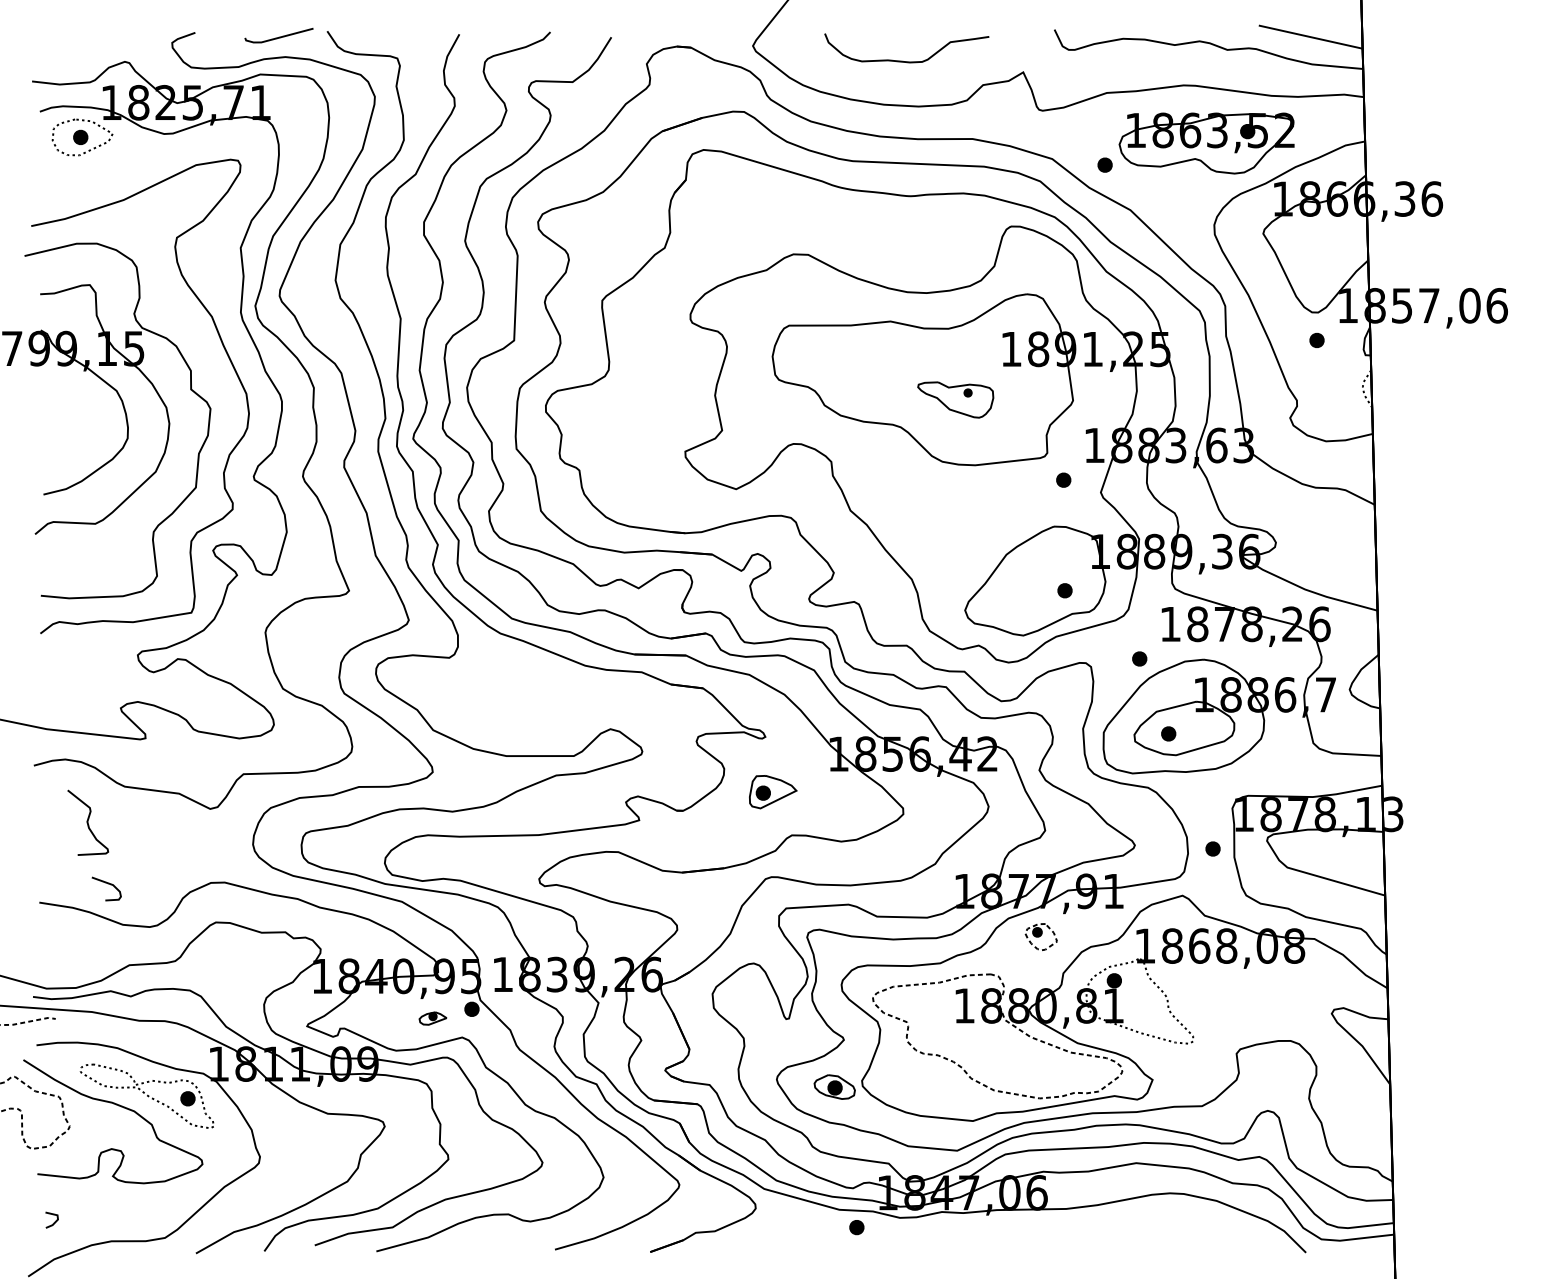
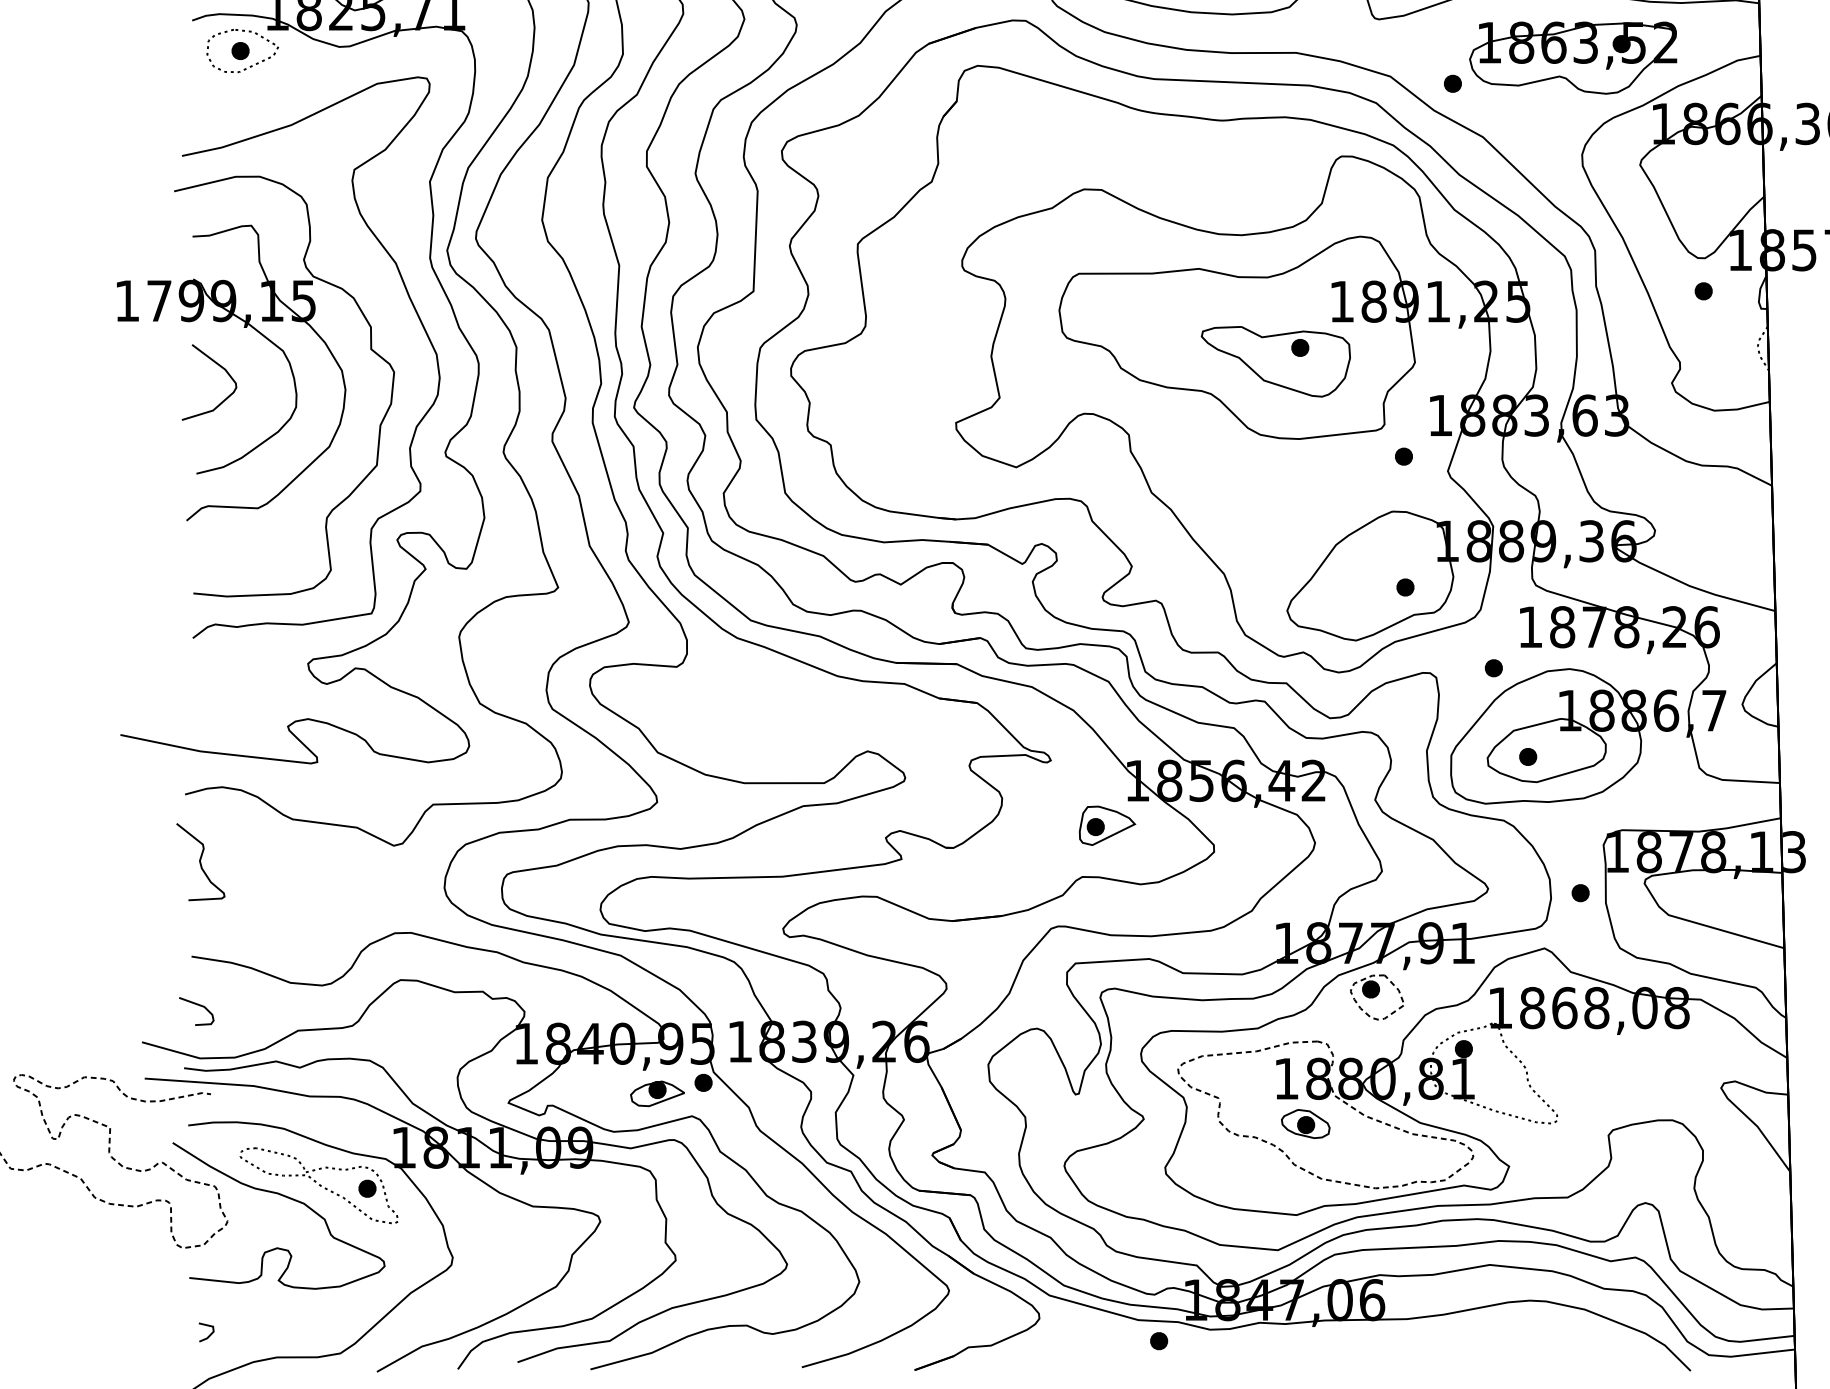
part: (955, 399) -> (1275, 361), size x1.67
curve: (65, 406) -> (222, 369), added
part: (773, 792) -> (1107, 826), moved
curve: (88, 822) -> (201, 861), moved
curve: (108, 884) -> (198, 1006), moved
part: (1040, 936) -> (1376, 996), size x1.43
part: (432, 1018) -> (656, 1093), size x1.67
part: (834, 1086) -> (1305, 1123), moved

